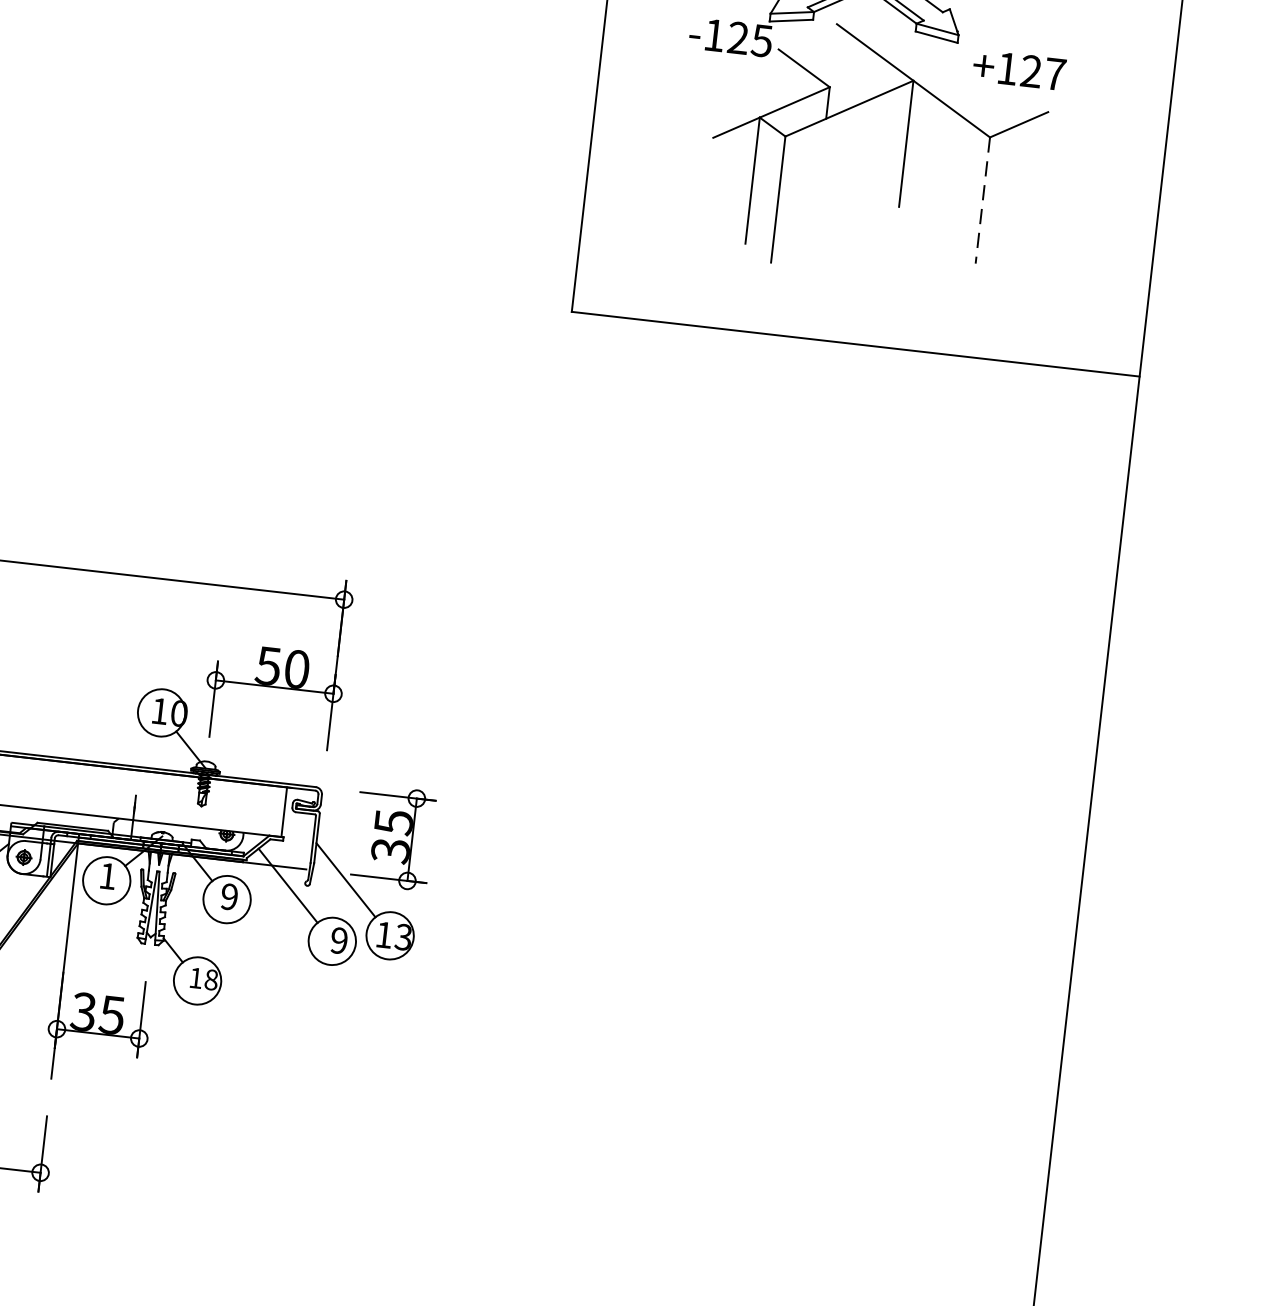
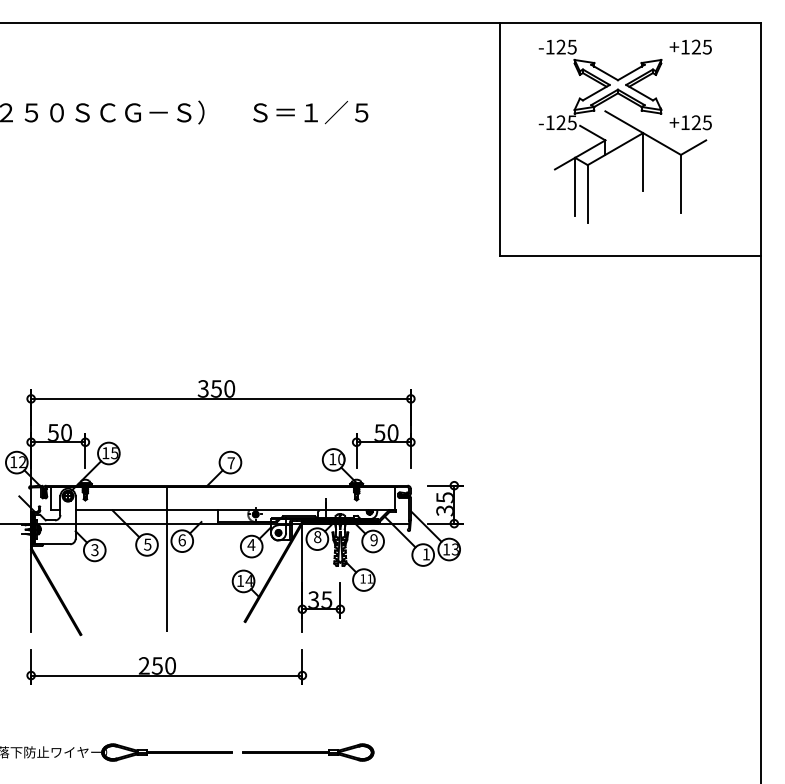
text: (1053, 73) -> (706, 122), +127 -> +125
line: (981, 201) -> (680, 184), dashed -> solid
text: (107, 877) -> (317, 537), 1 -> 8
text: (337, 940) -> (425, 554), 9 -> 1
text: (212, 979) -> (370, 578), 18 -> 11

